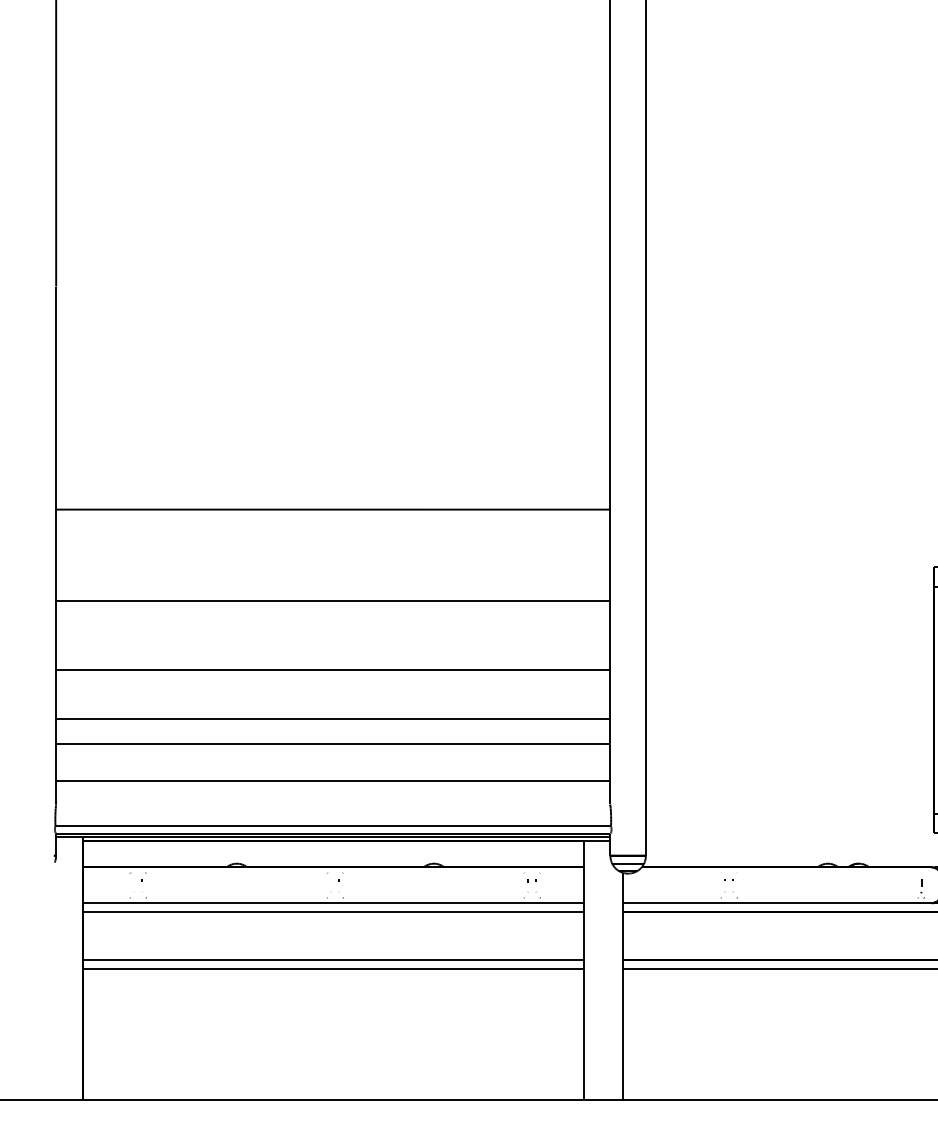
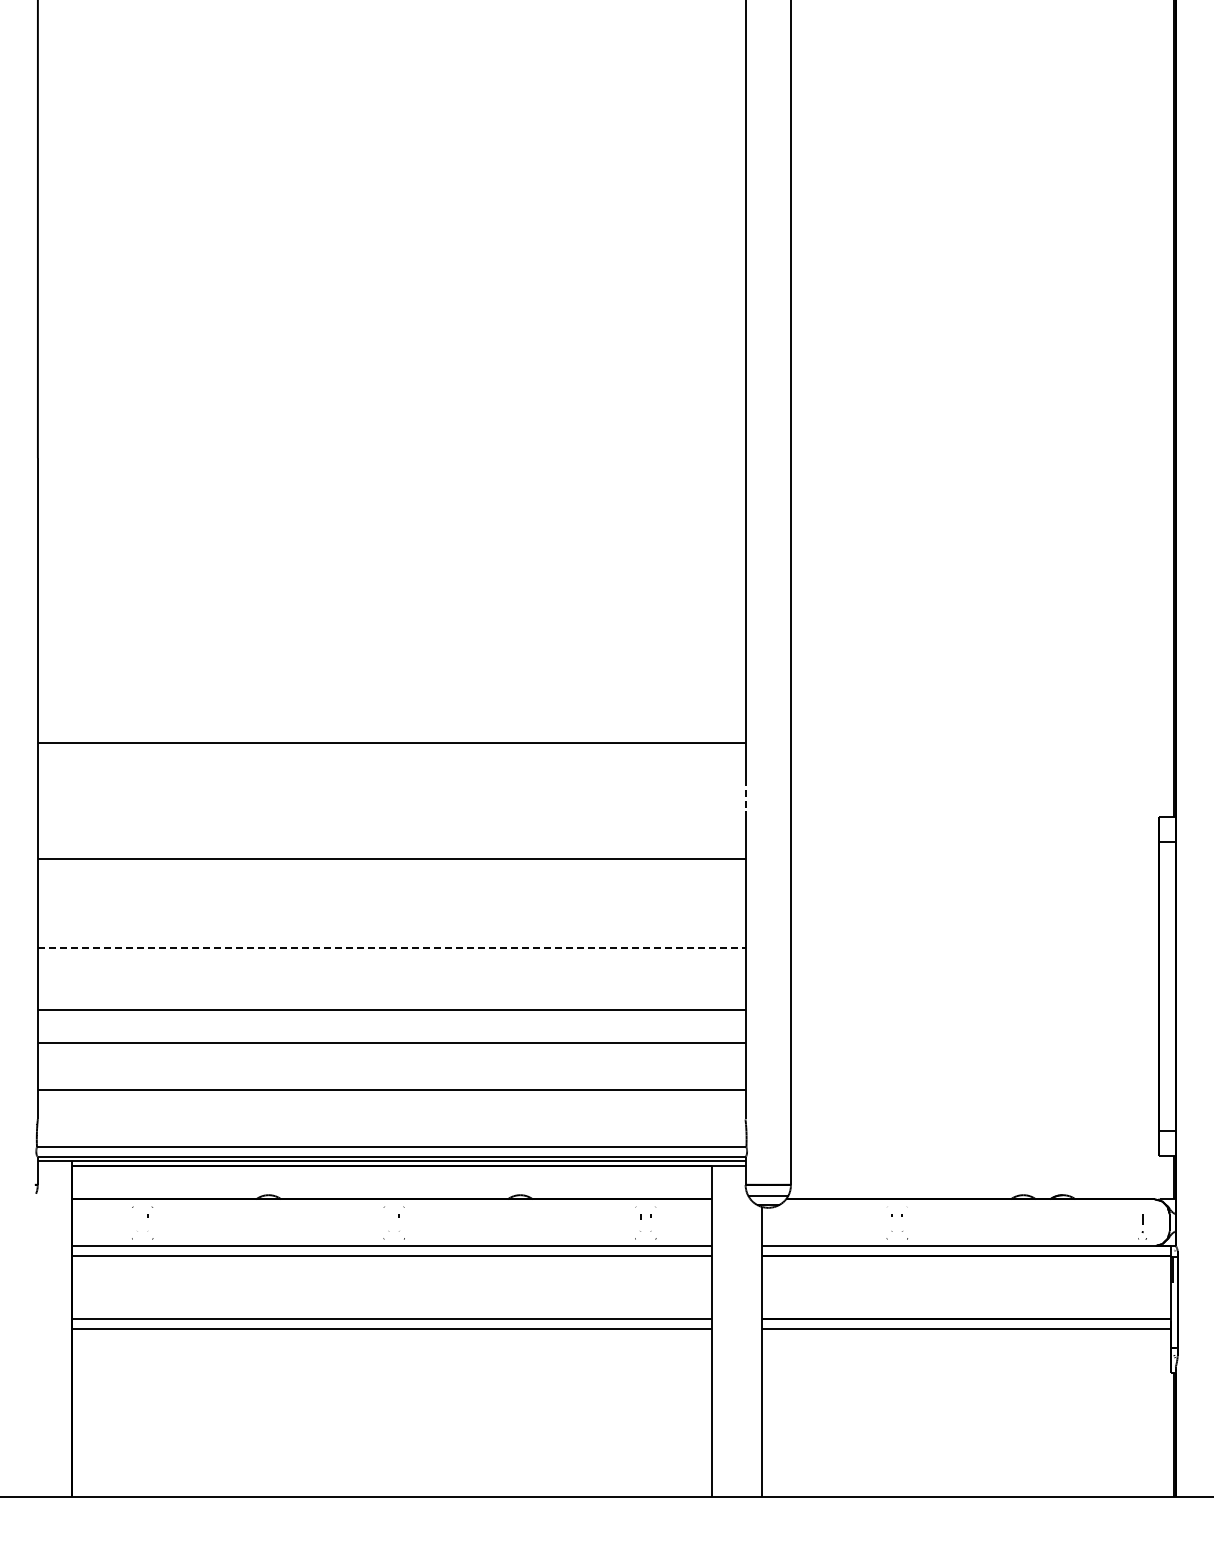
line: (610, 550) -> (745, 795), solid -> dashed
line: (333, 670) -> (391, 948), solid -> dashed

